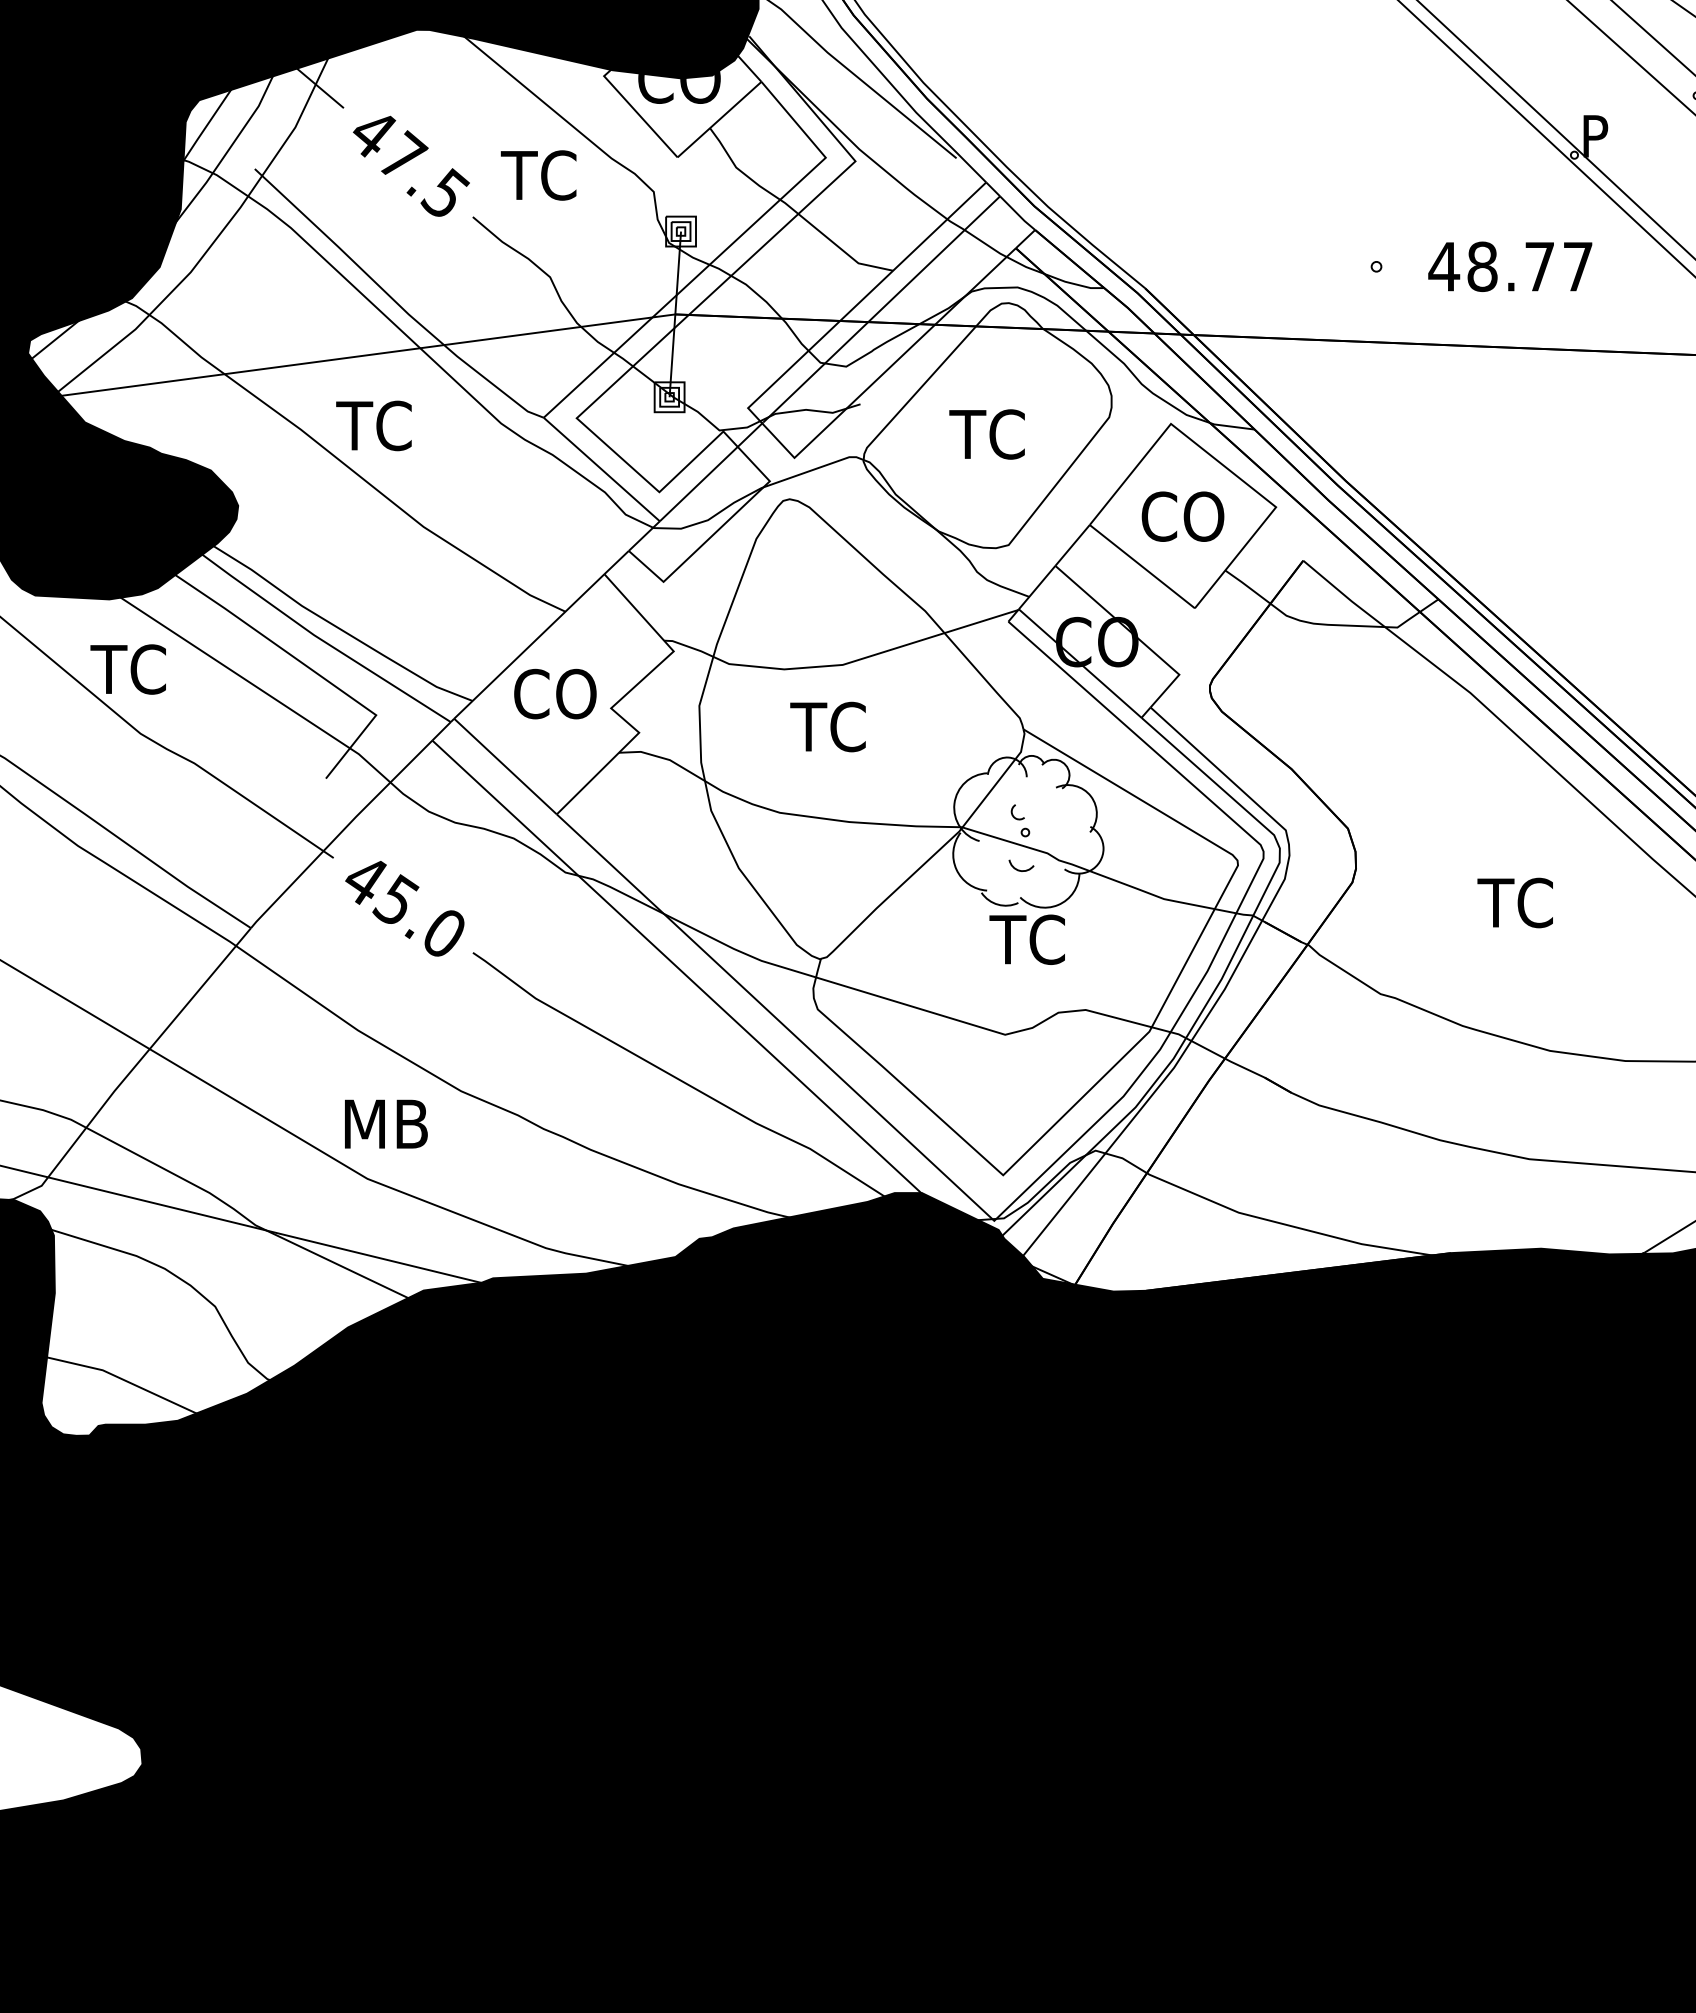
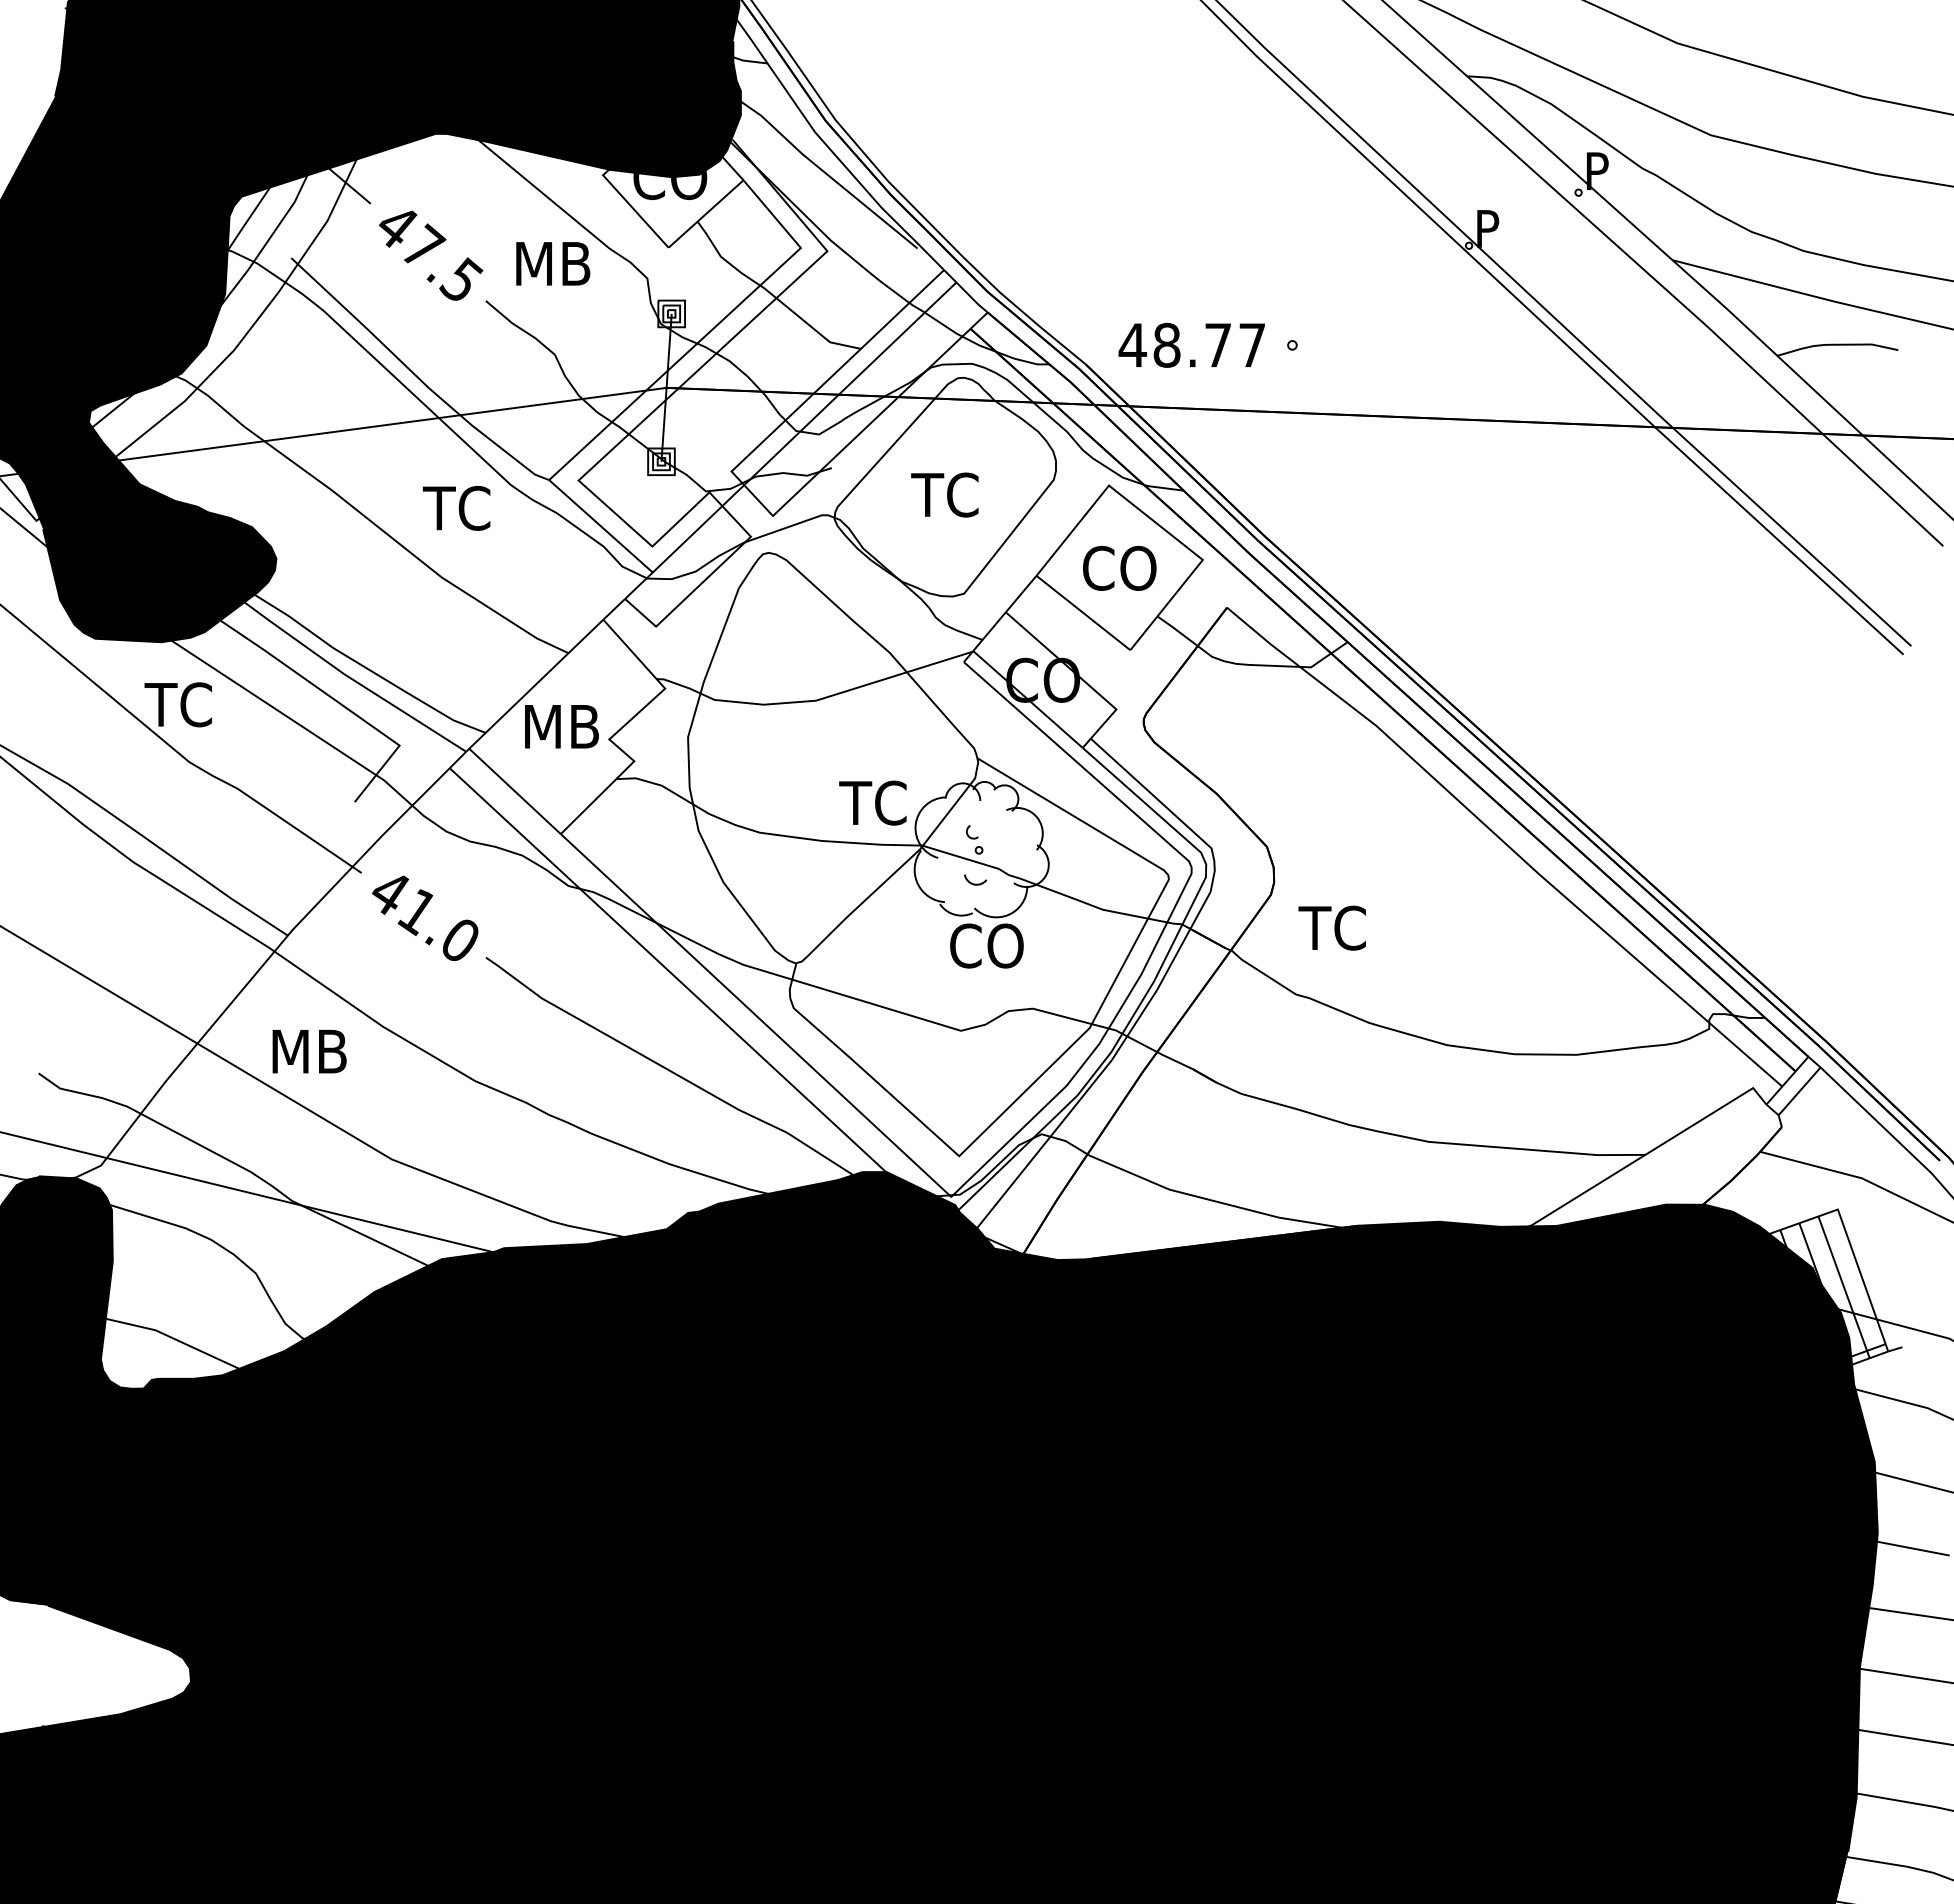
text: (545, 175) -> (550, 263), TC -> MB
text: (1509, 265) -> (1191, 344), moved
text: (373, 426) -> (456, 508), moved
text: (556, 693) -> (560, 726), CO -> MB
text: (827, 726) -> (872, 802), moved
text: (396, 901) -> (417, 911), 45.0 -> 41.0
text: (1514, 902) -> (1331, 927), moved
text: (1032, 939) -> (985, 945), TC -> CO
text: (386, 1124) -> (309, 1051), moved

